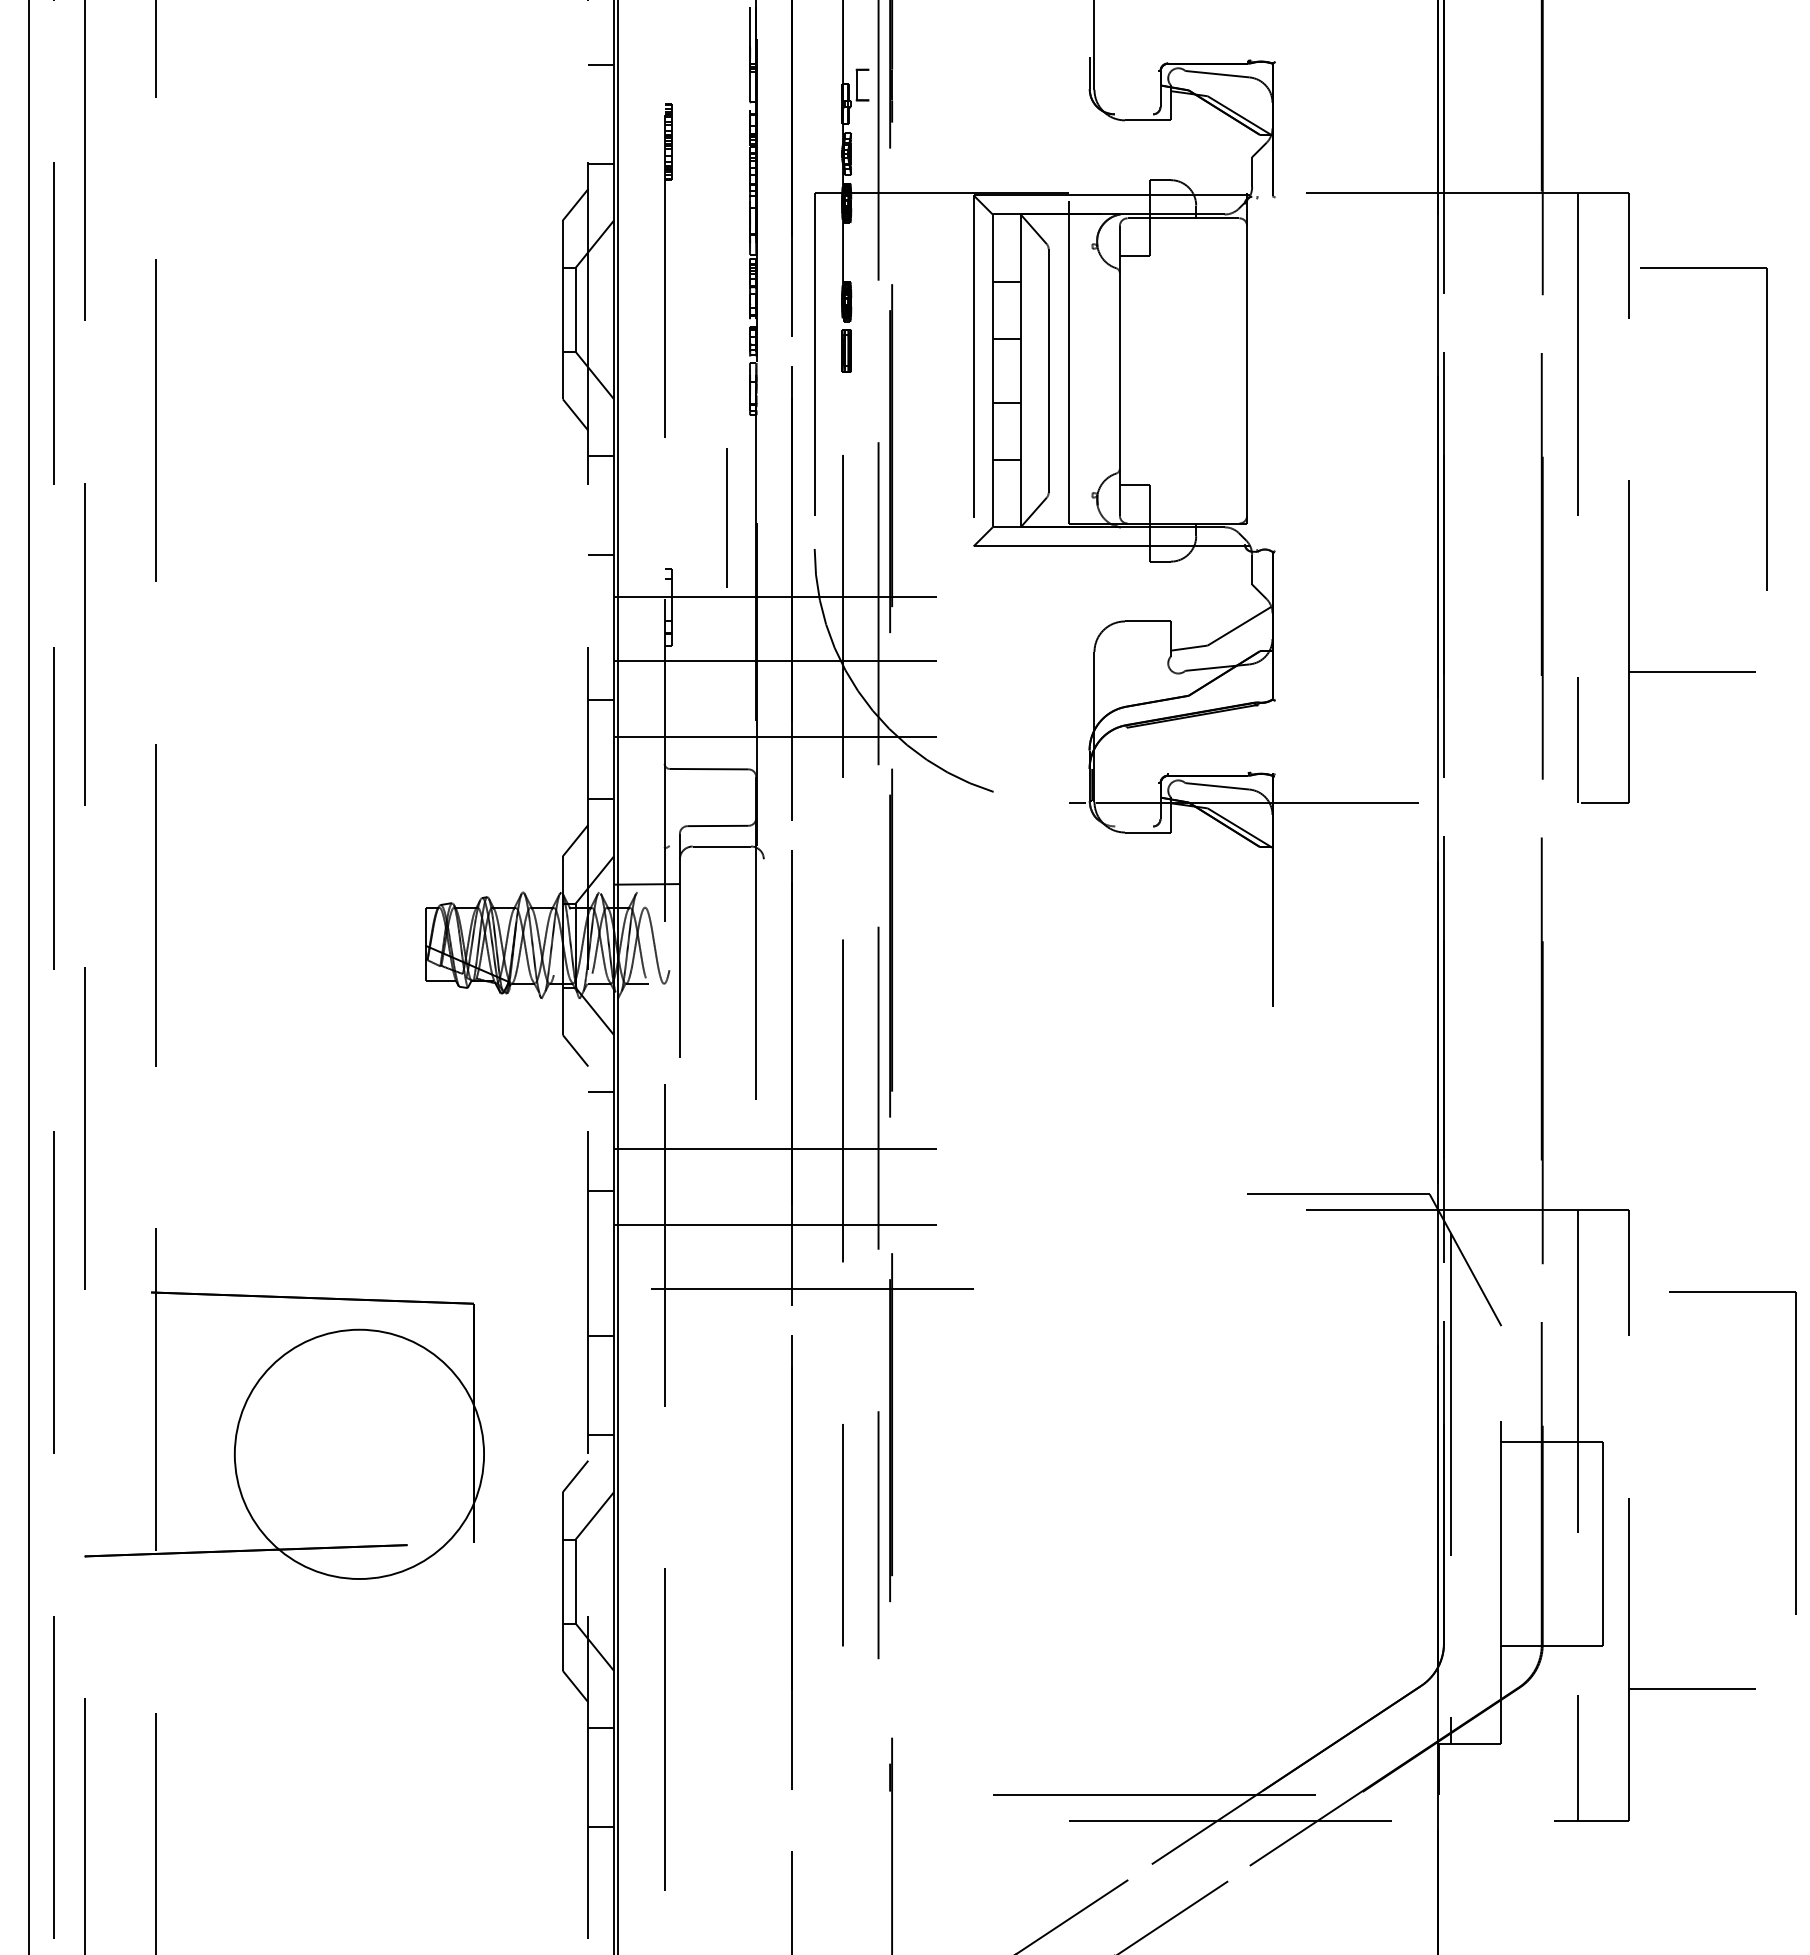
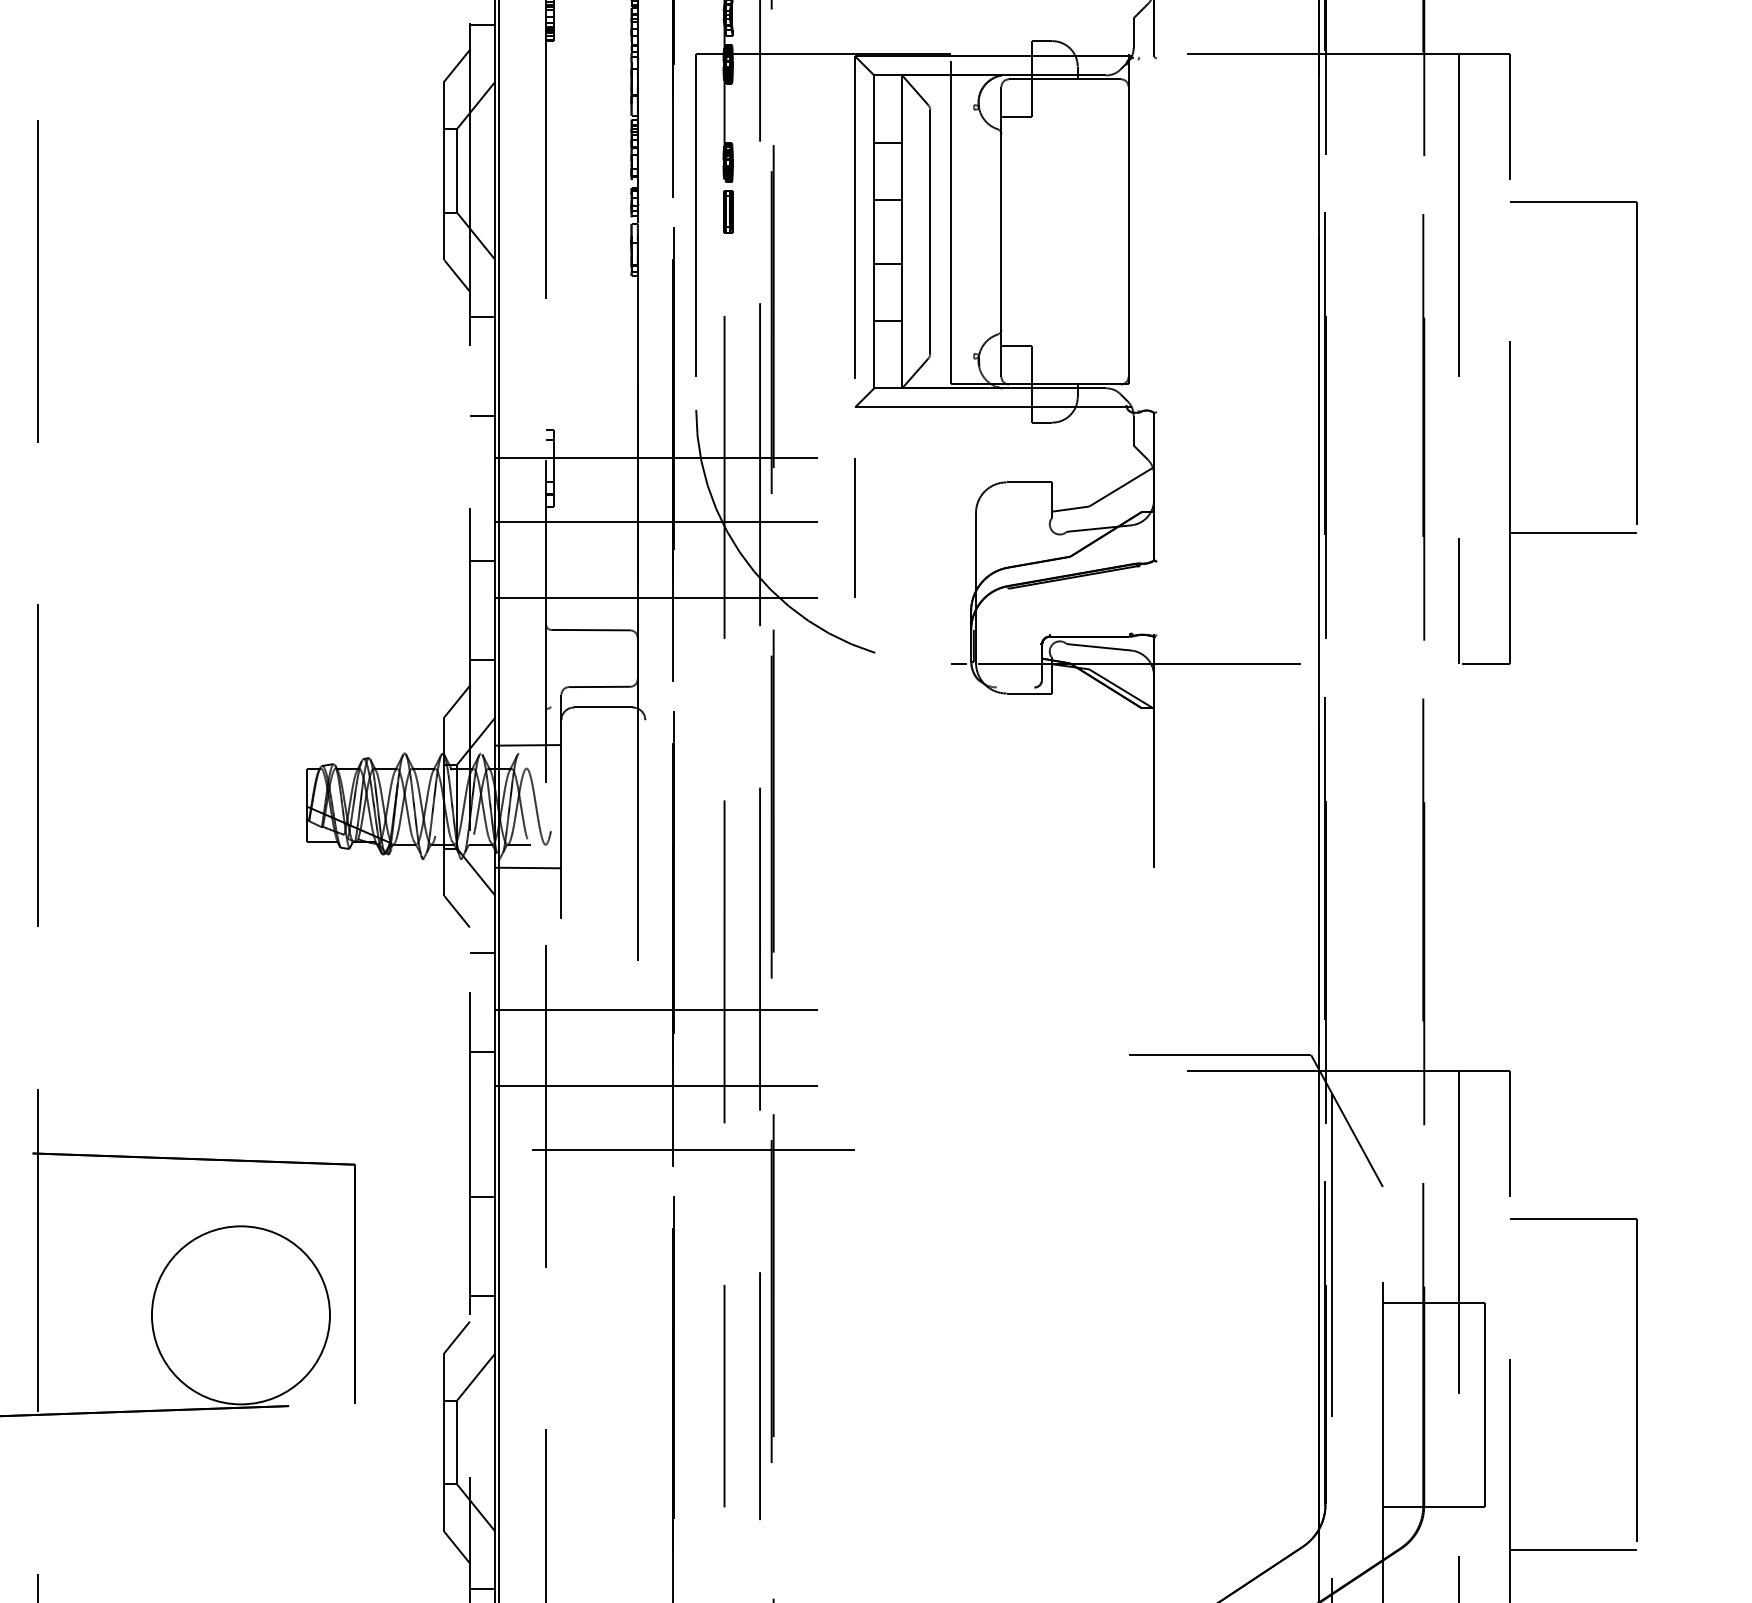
part: (1766, 428) -> (1637, 362), moved
line: (726, 517) -> (855, 527), moved
line: (646, 1006) -> (528, 867), added
part: (1795, 1452) -> (1637, 1379), moved
circle: (359, 1454) -> (241, 1315), size x0.71

